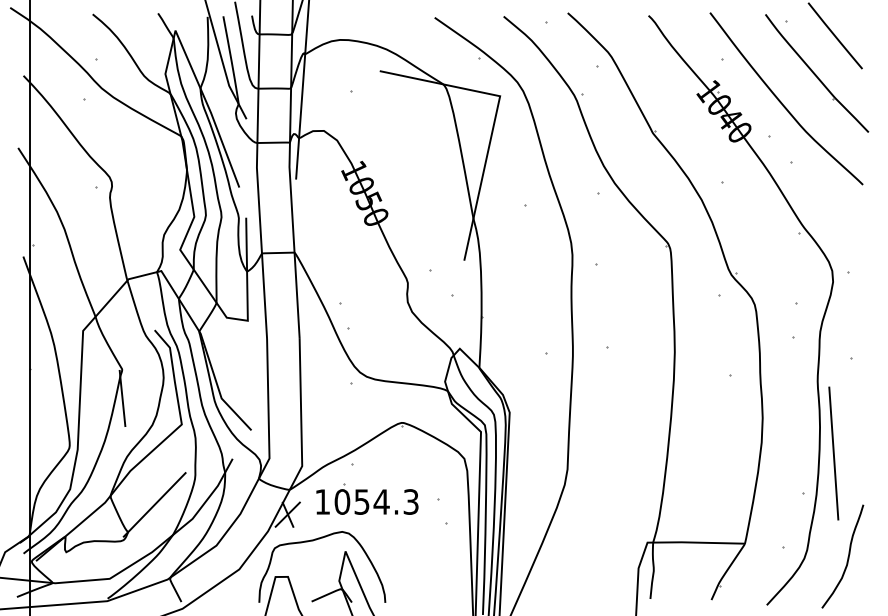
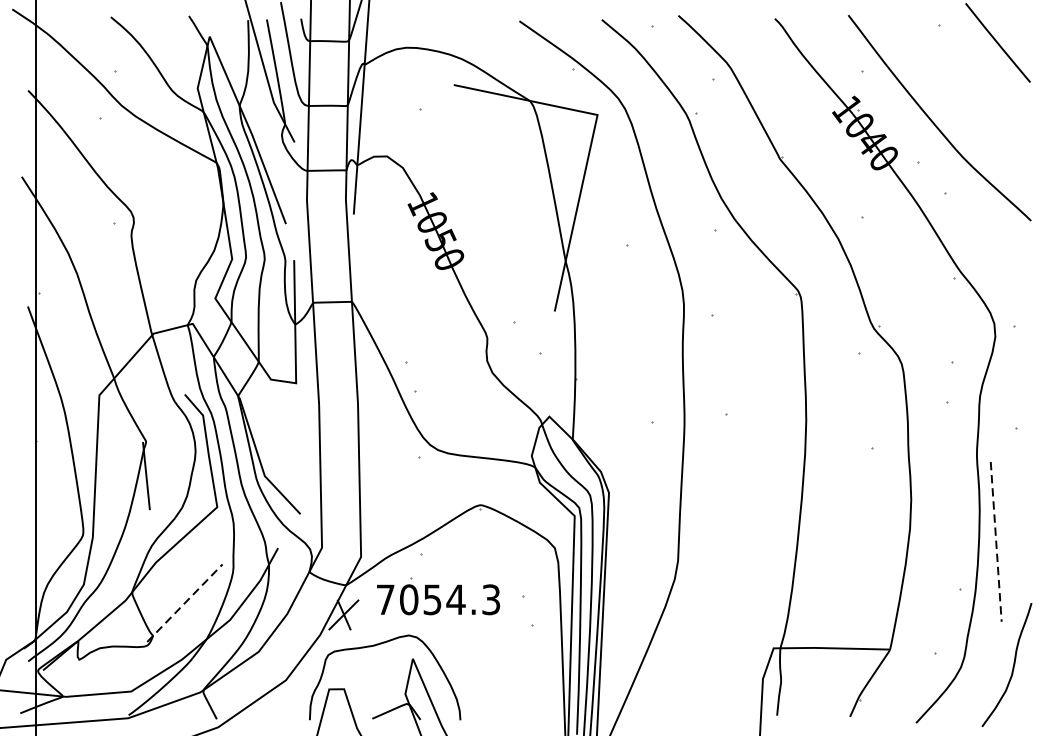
part: (817, 73) -> (976, 87), removed
line: (833, 454) -> (995, 543), solid -> dashed
text: (322, 501) -> (385, 599), 1054.3 -> 7054.3
line: (155, 504) -> (185, 602), solid -> dashed

